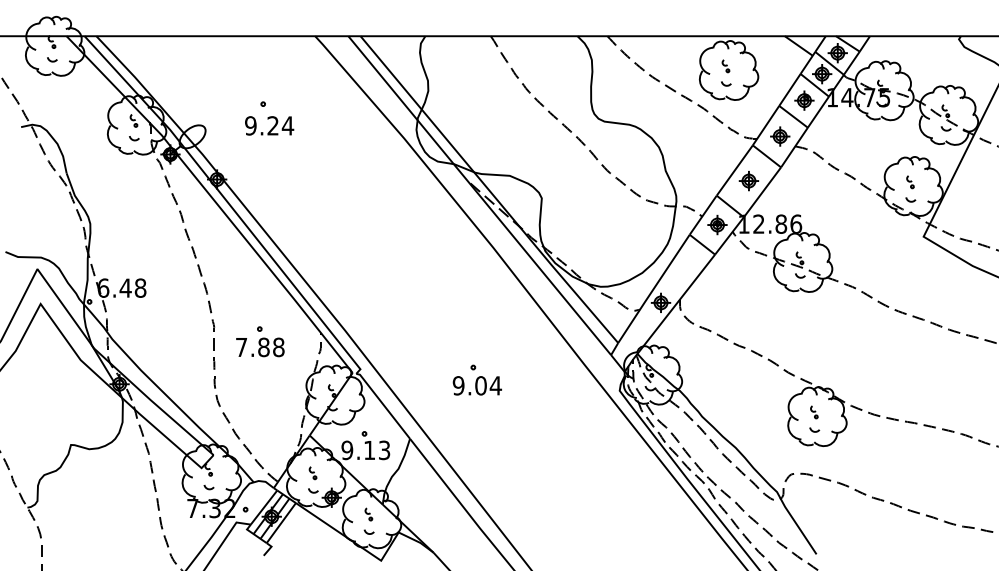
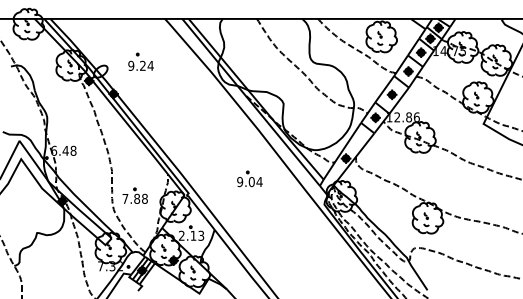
part: (258, 340) -> (134, 195), moved
part: (476, 379) -> (249, 178), moved
text: (346, 449) -> (181, 235), 9.13 -> 2.13

